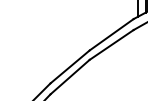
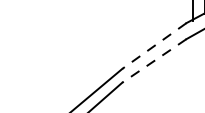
line: (111, 34) -> (154, 45), solid -> dashed
line: (111, 44) -> (154, 60), solid -> dashed

